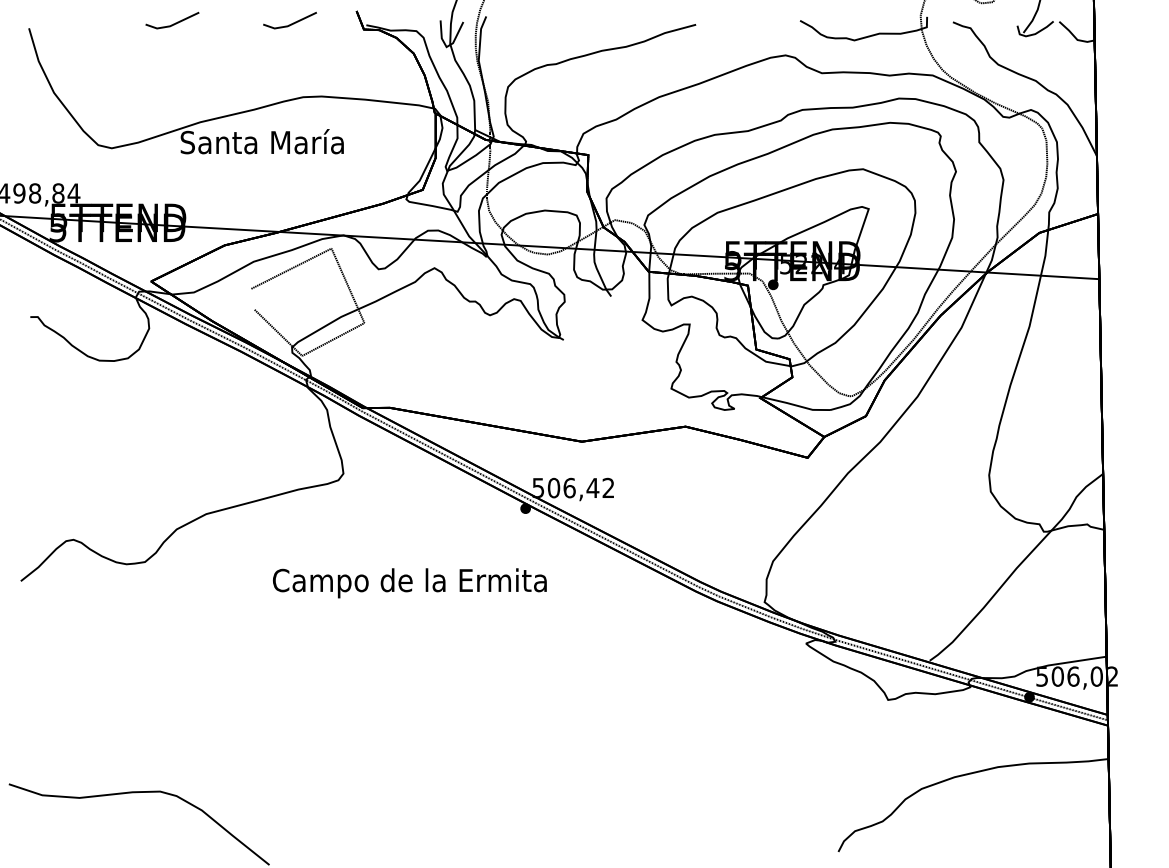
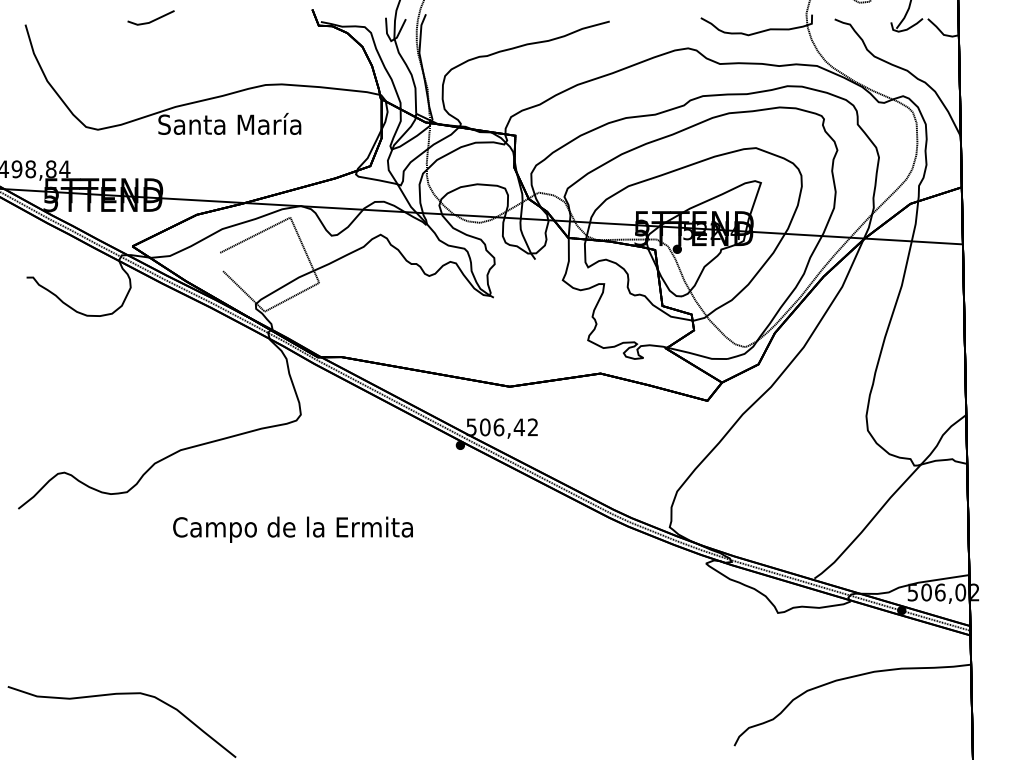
line: (290, 23) -> (254, 20), removed
text: (409, 582) -> (292, 529), moved

